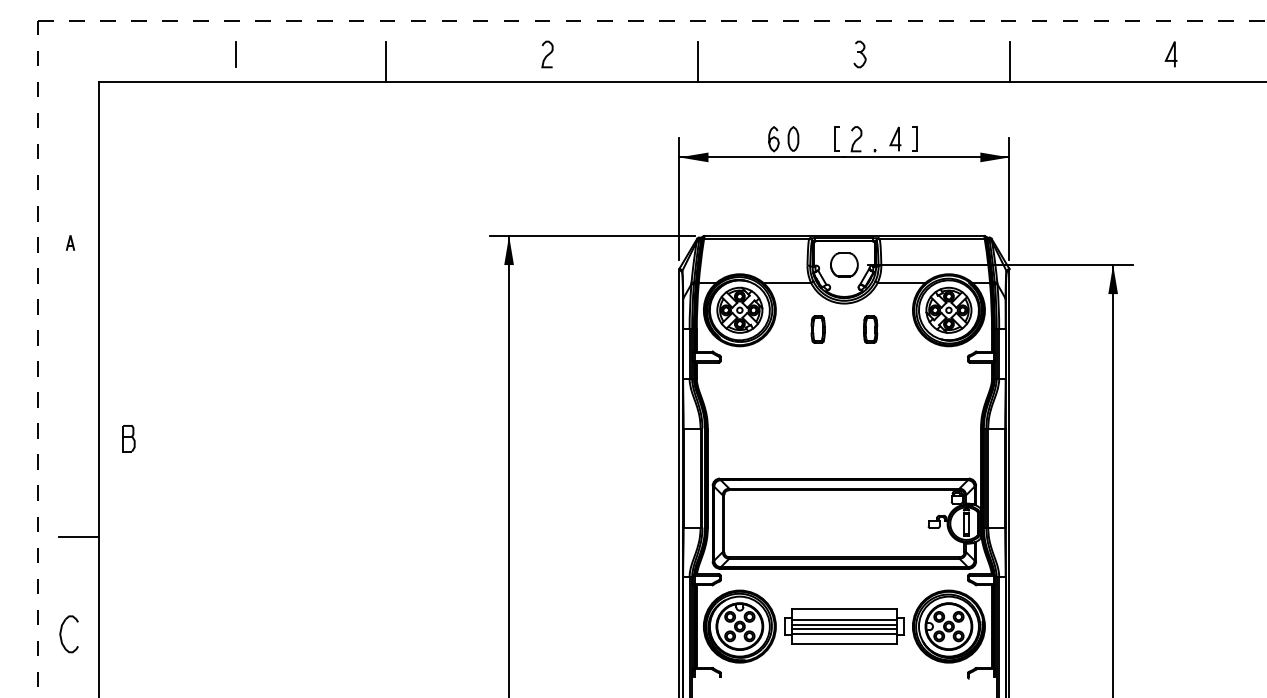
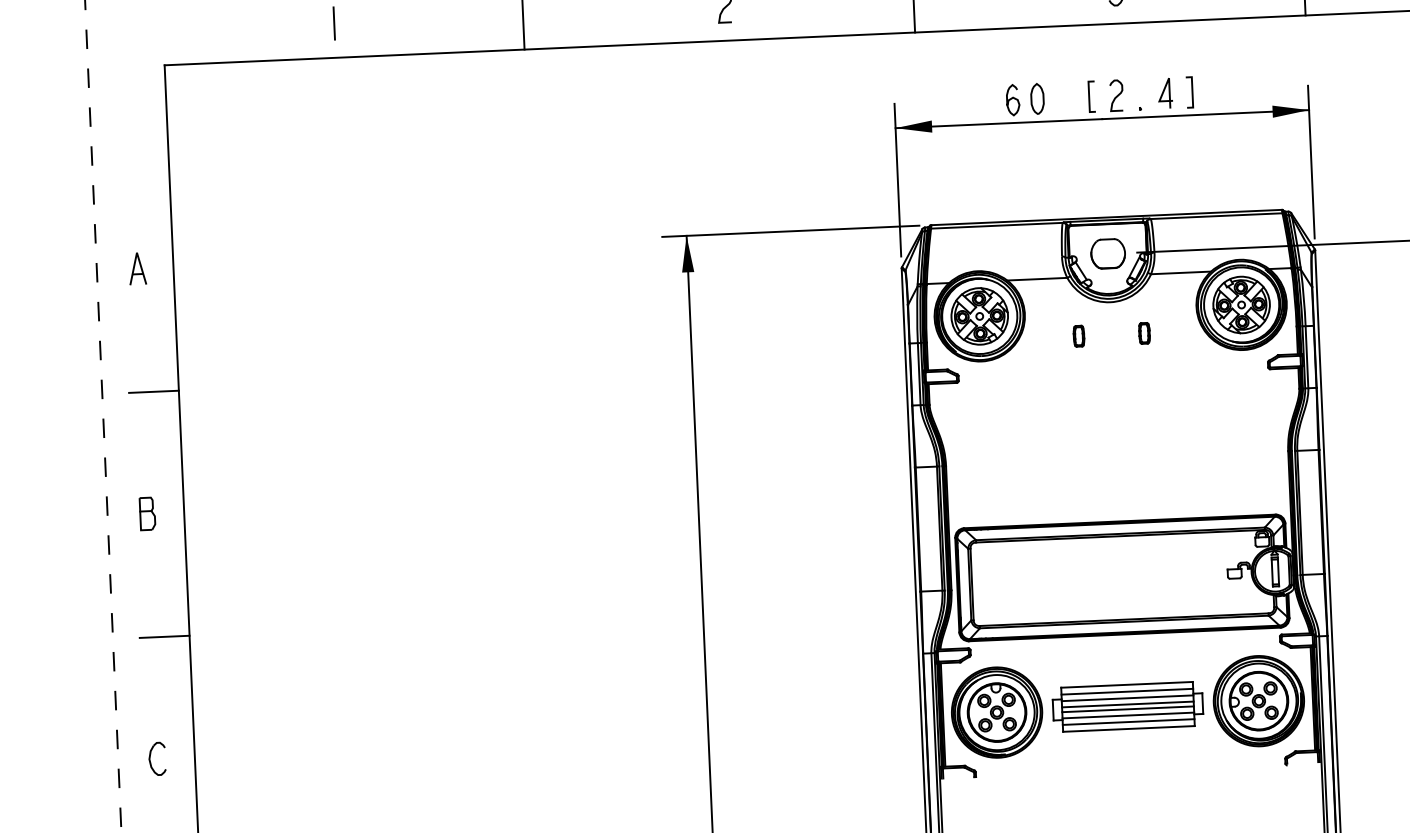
part: (70, 242) -> (137, 268), size x1.67
part: (818, 329) -> (1079, 336), size x0.62
part: (870, 329) -> (1144, 333), size x0.62
line: (79, 341) -> (154, 391), added
part: (128, 438) -> (147, 513), moved
line: (843, 614) -> (1126, 691), added
part: (69, 634) -> (157, 759), size x0.71
line: (843, 638) -> (1127, 721), added

